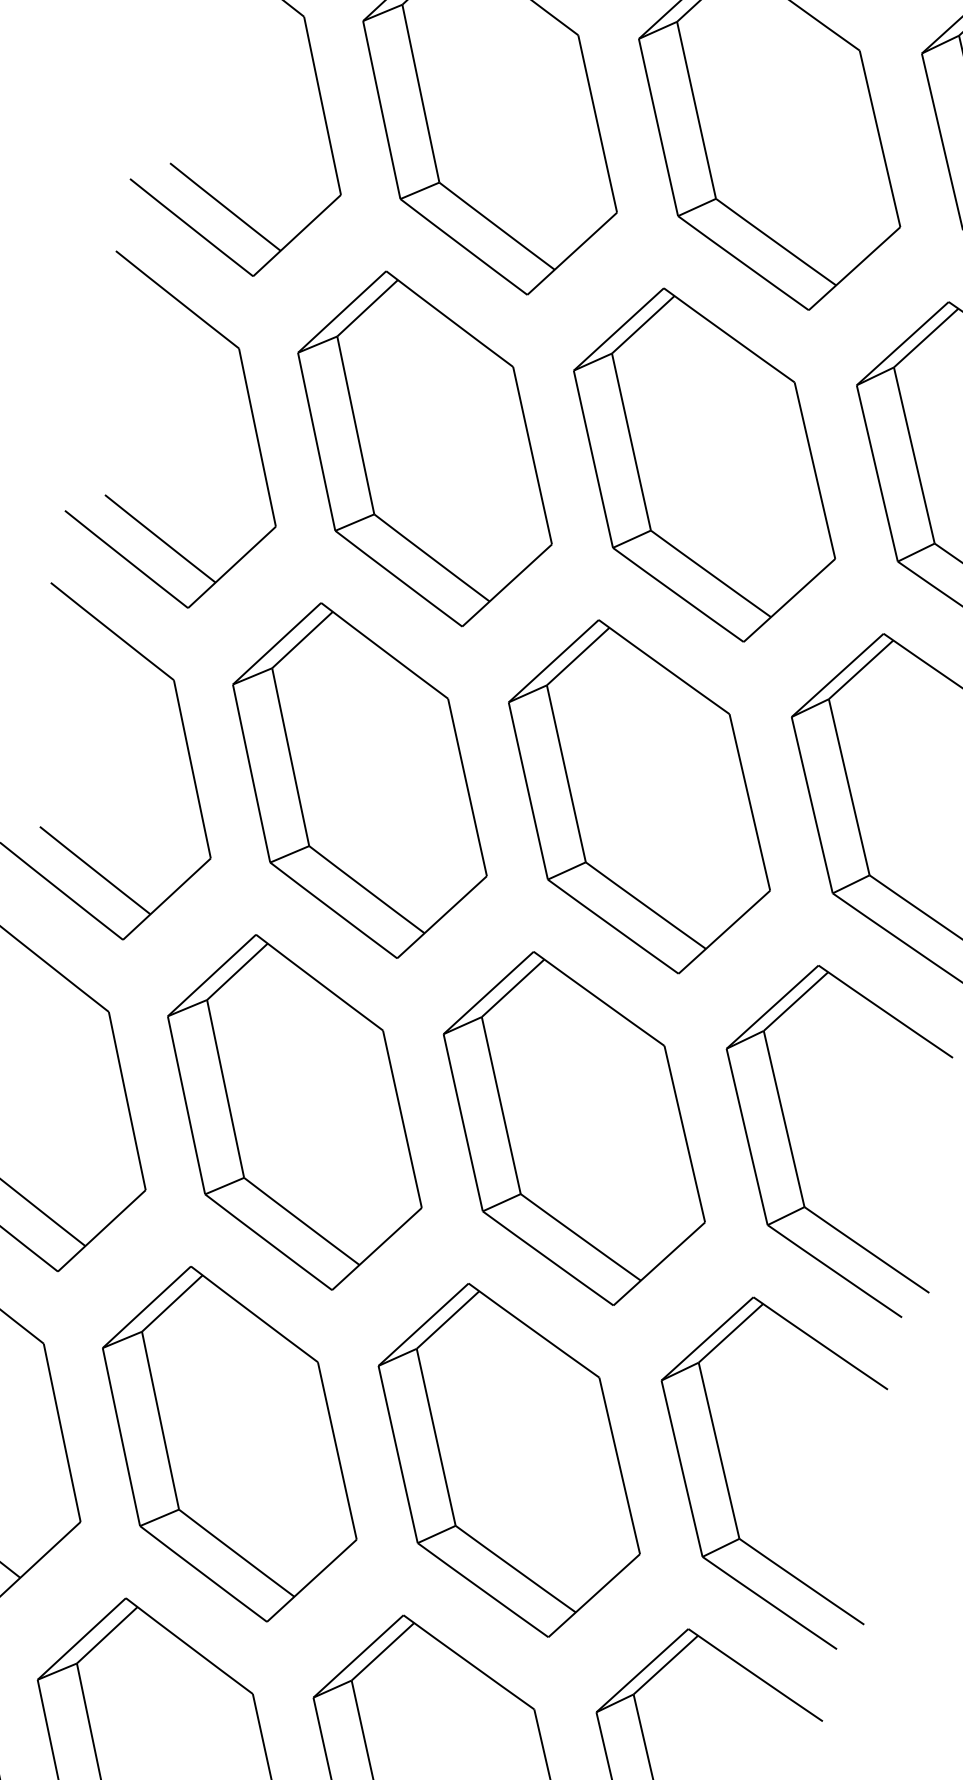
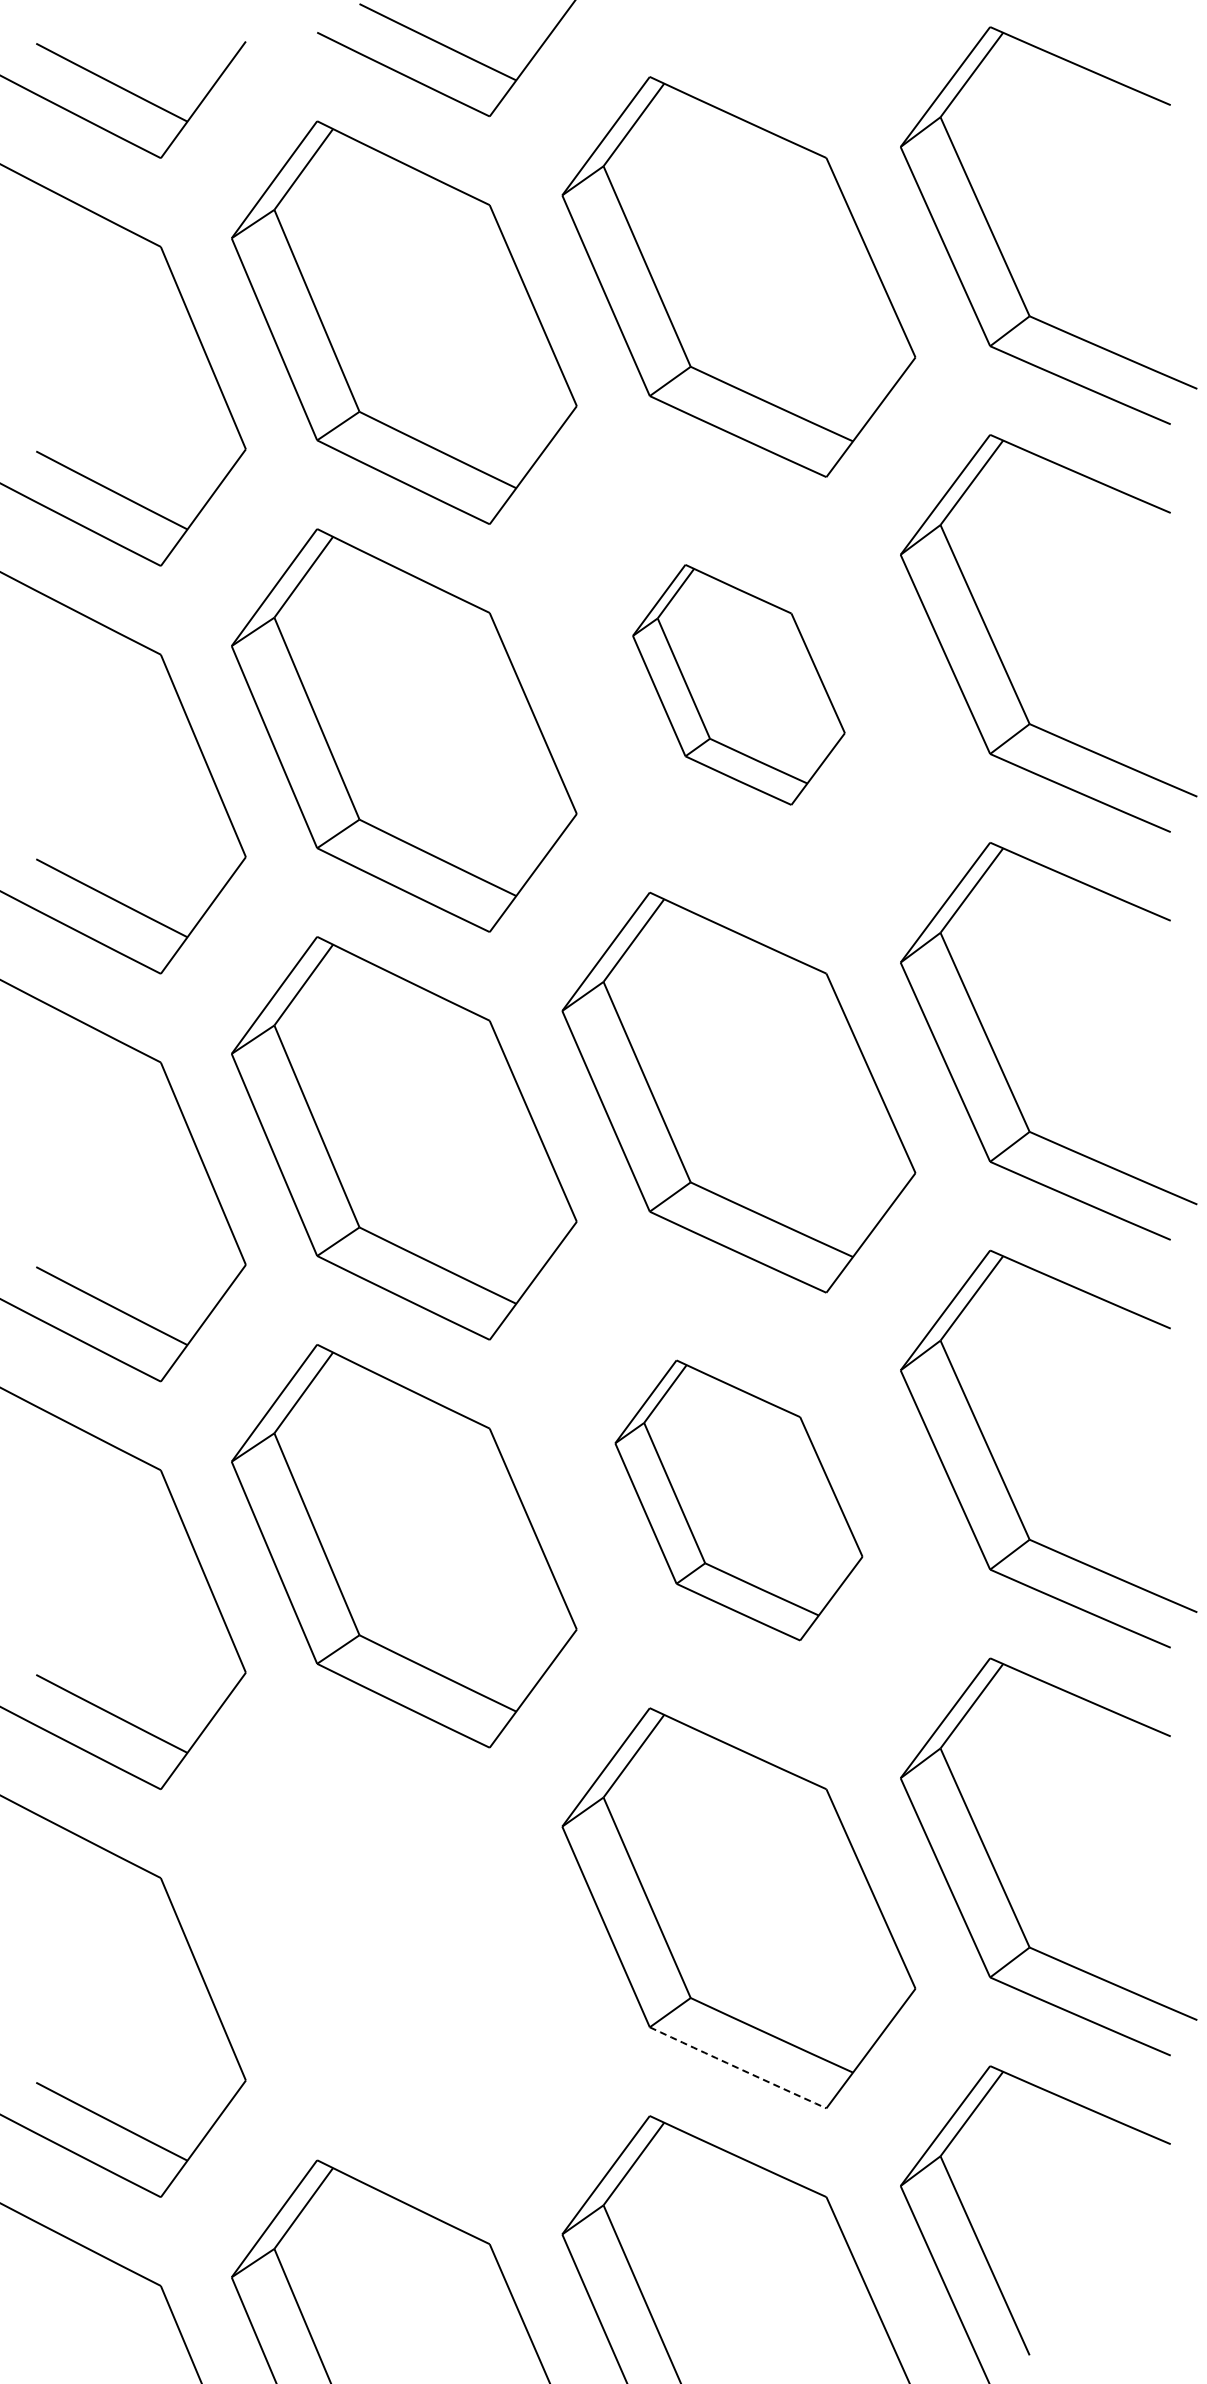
part: (704, 464) -> (738, 684), size x0.6
part: (573, 1128) -> (738, 1500), size x0.7
part: (229, 1443) -> (404, 1953), removed
arc: (482, 1590) -> (737, 2068), solid -> dashed

